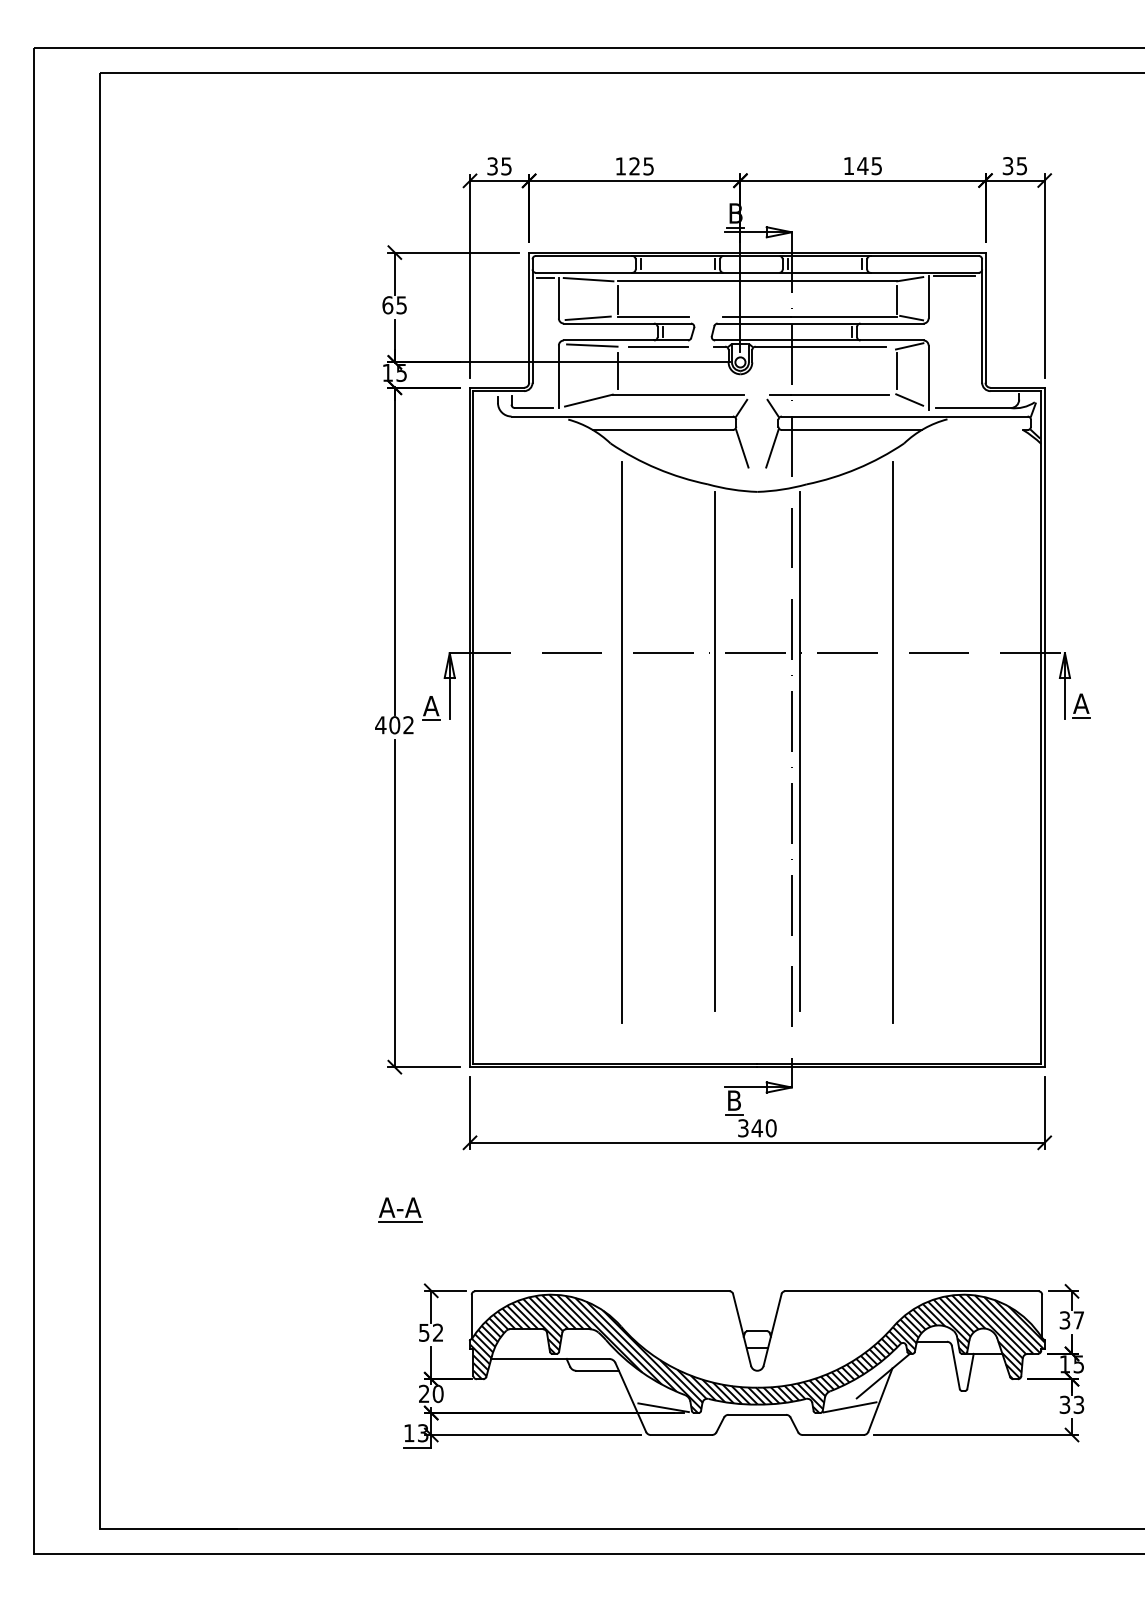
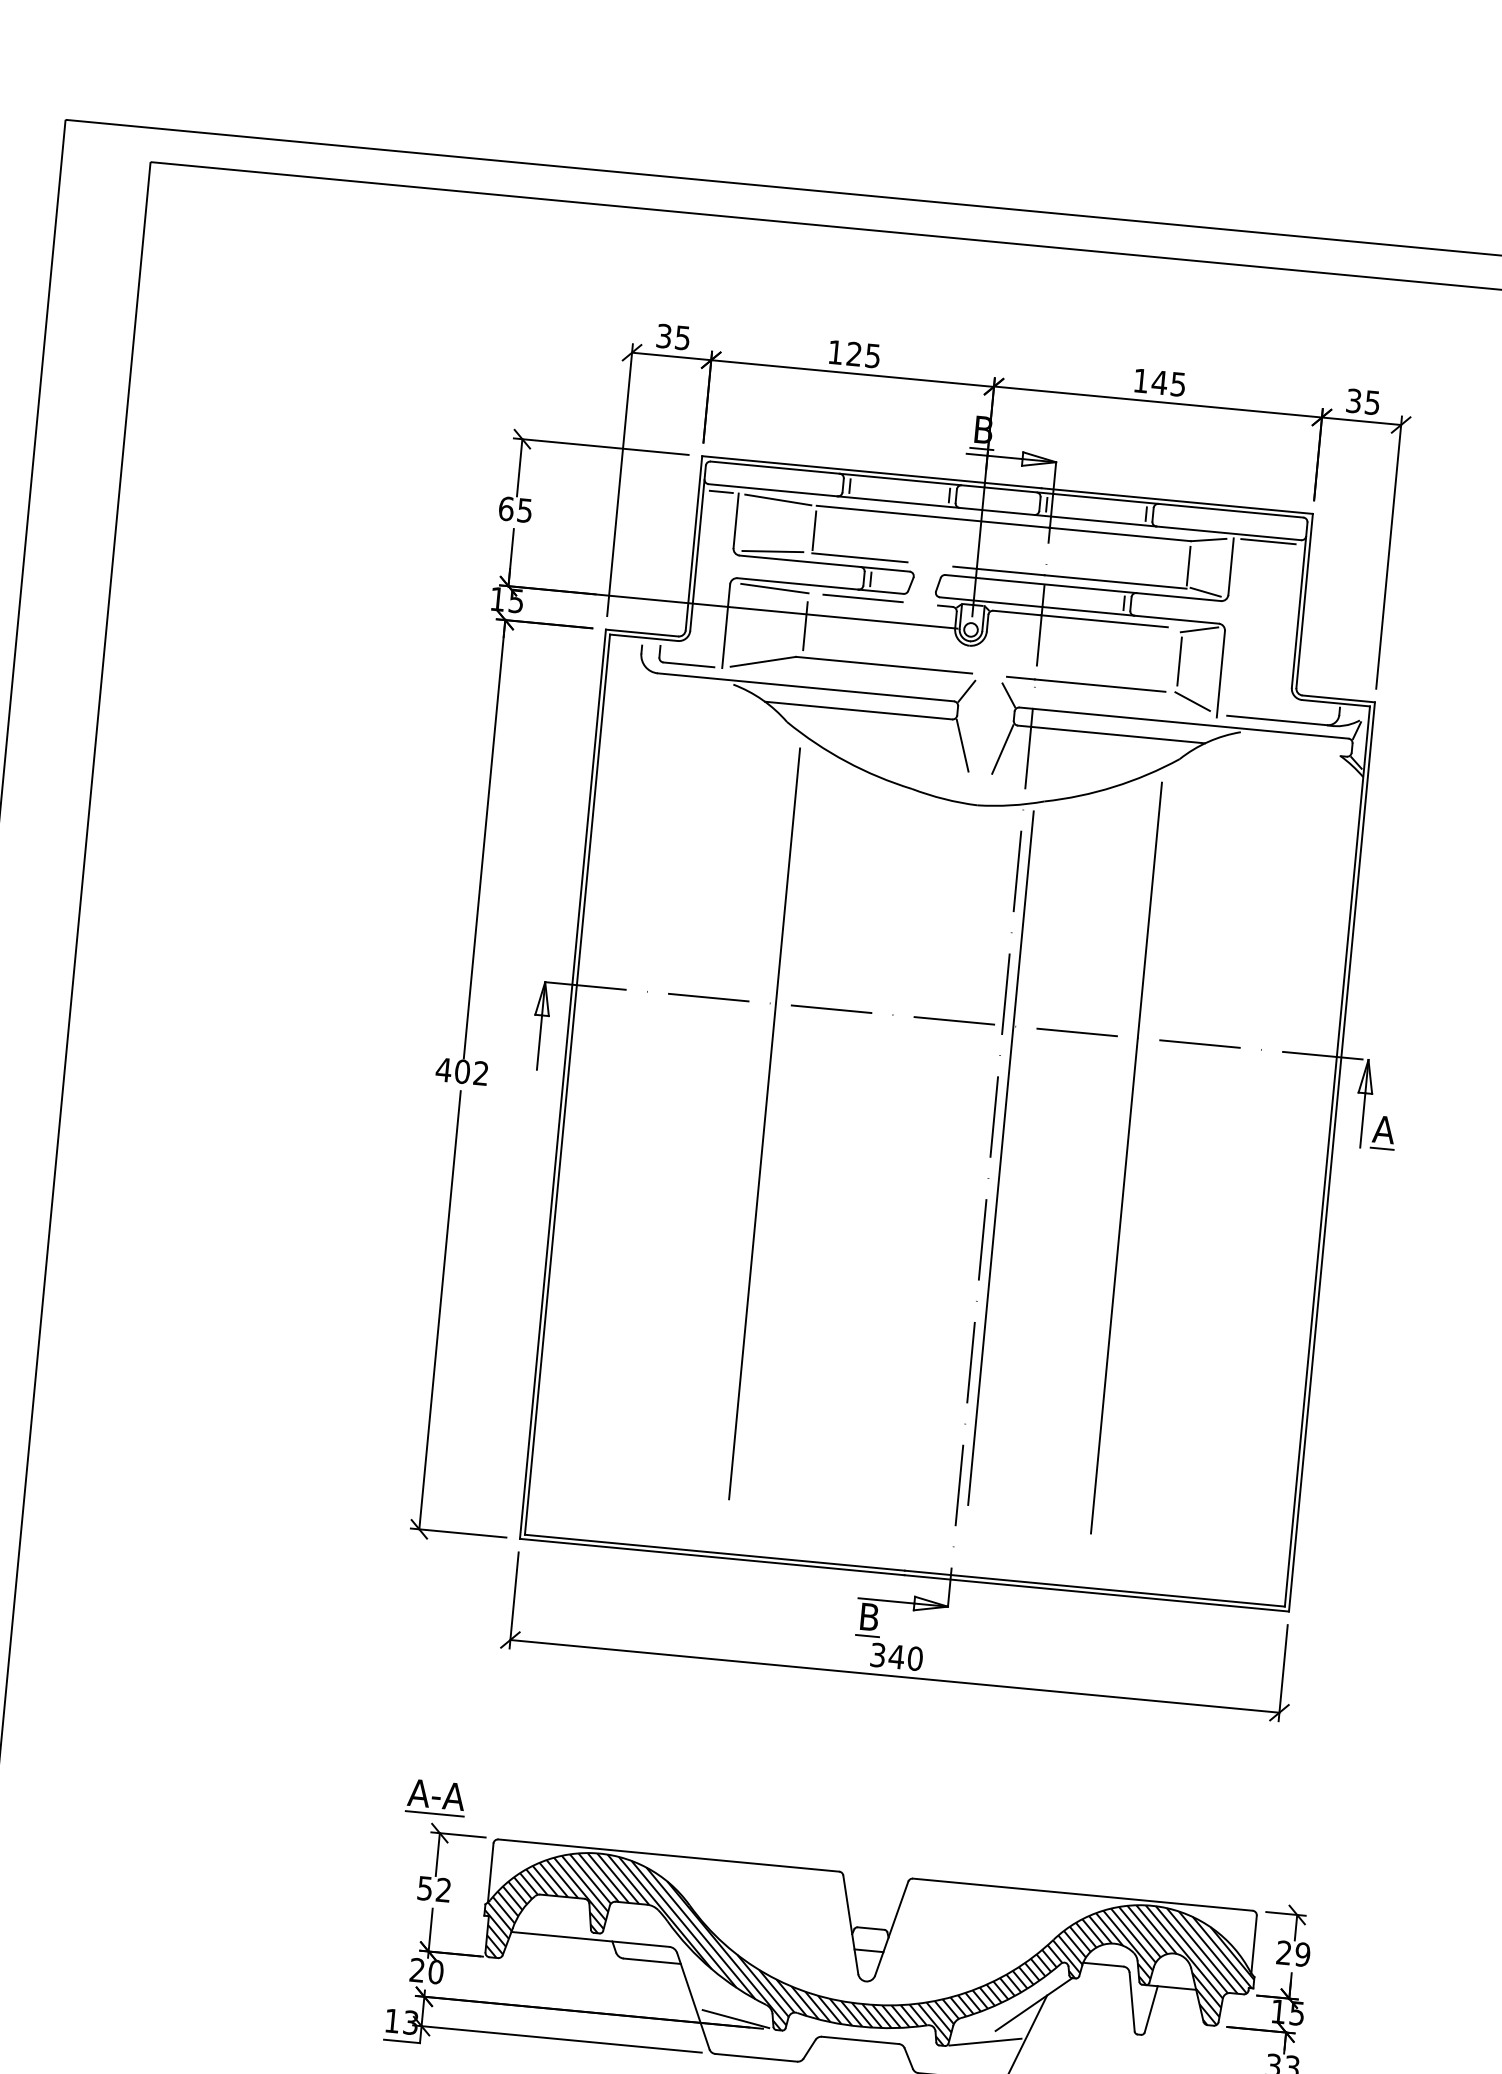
part: (431, 708) -> (513, 1053), removed
line: (715, 751) -> (888, 1147), removed
part: (400, 1209) -> (436, 1797), moved
text: (1071, 1320) -> (1292, 1953), 37 -> 29

